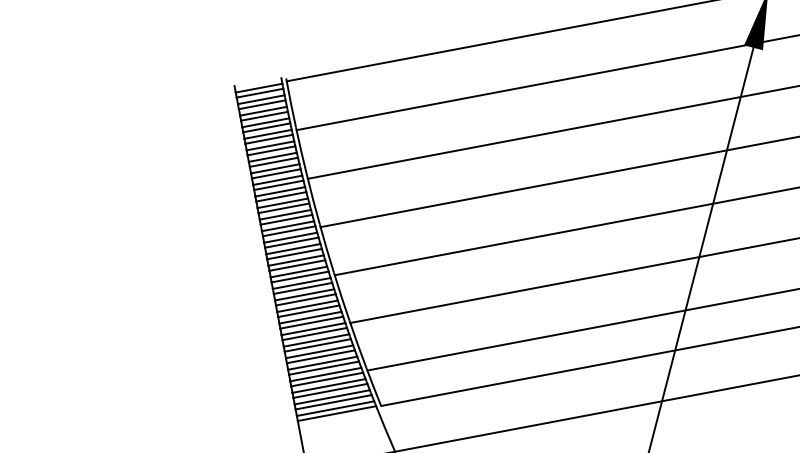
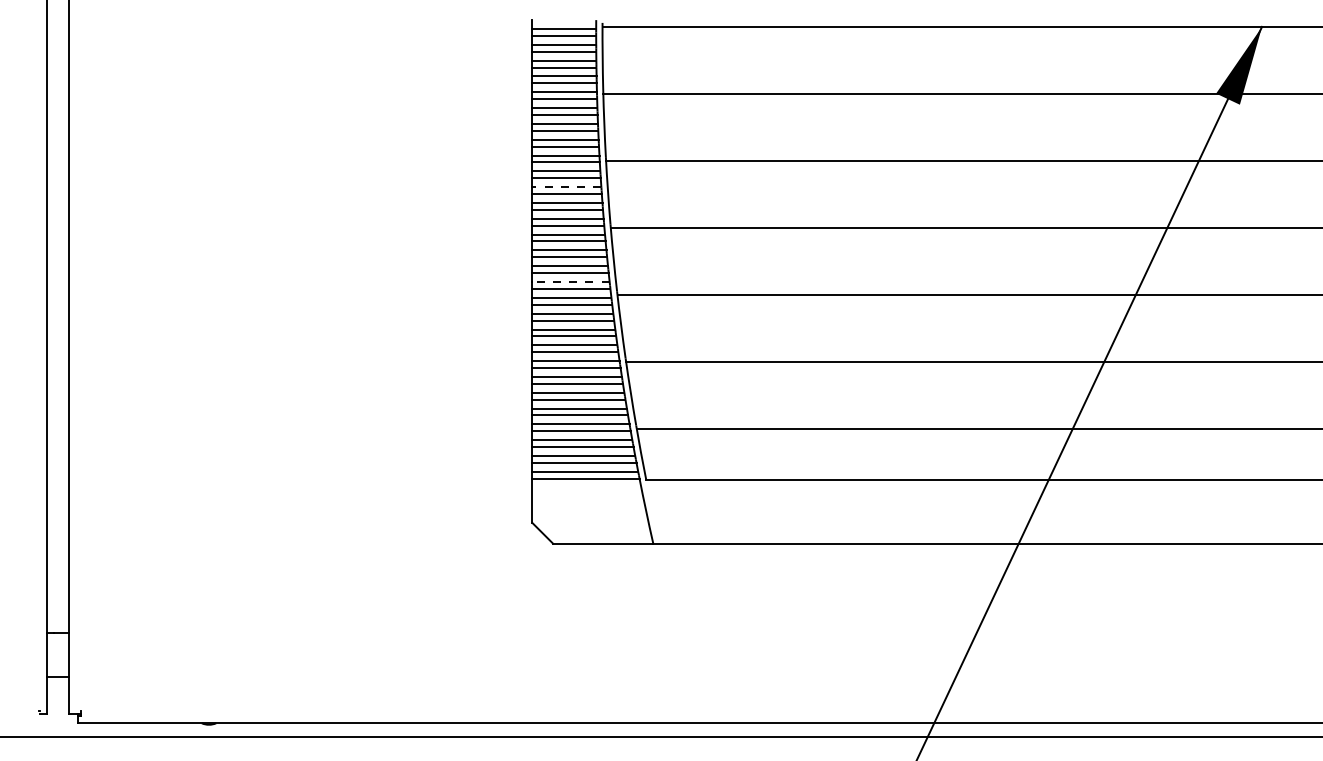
line: (282, 203) -> (566, 187), solid -> dashed
line: (299, 272) -> (571, 282), solid -> dashed

